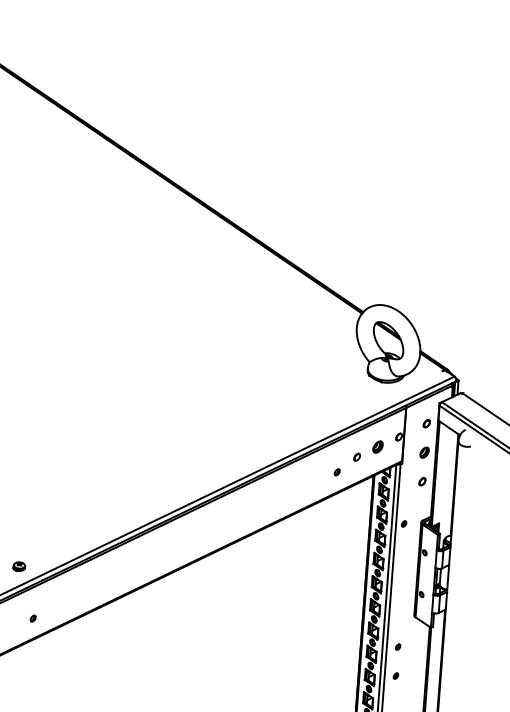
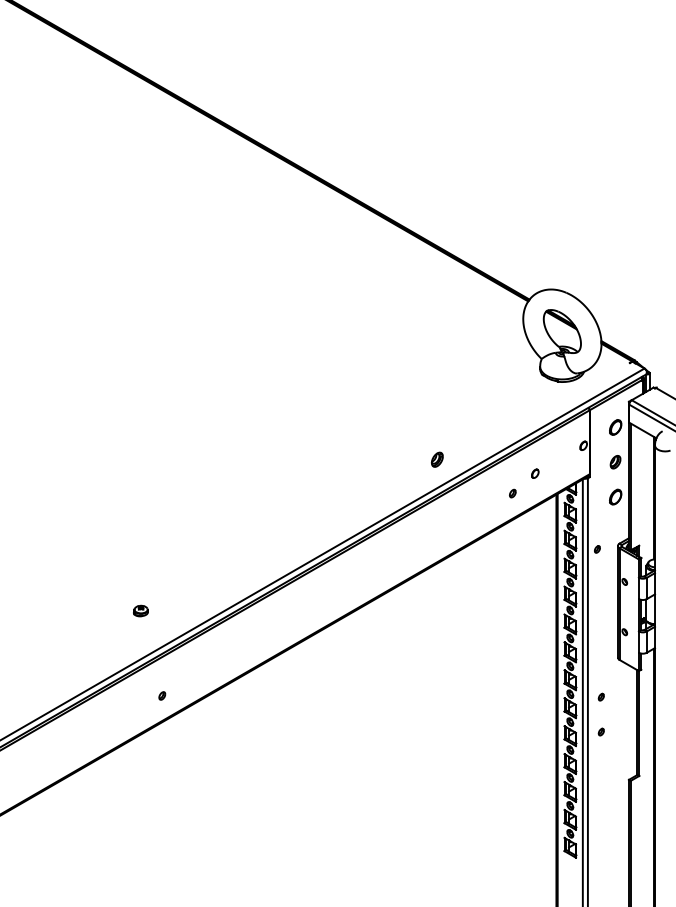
part: (426, 422) -> (615, 426), size x1.6
part: (378, 446) -> (437, 459), moved
part: (422, 481) -> (615, 496), size x1.6
part: (18, 566) -> (140, 610), moved

